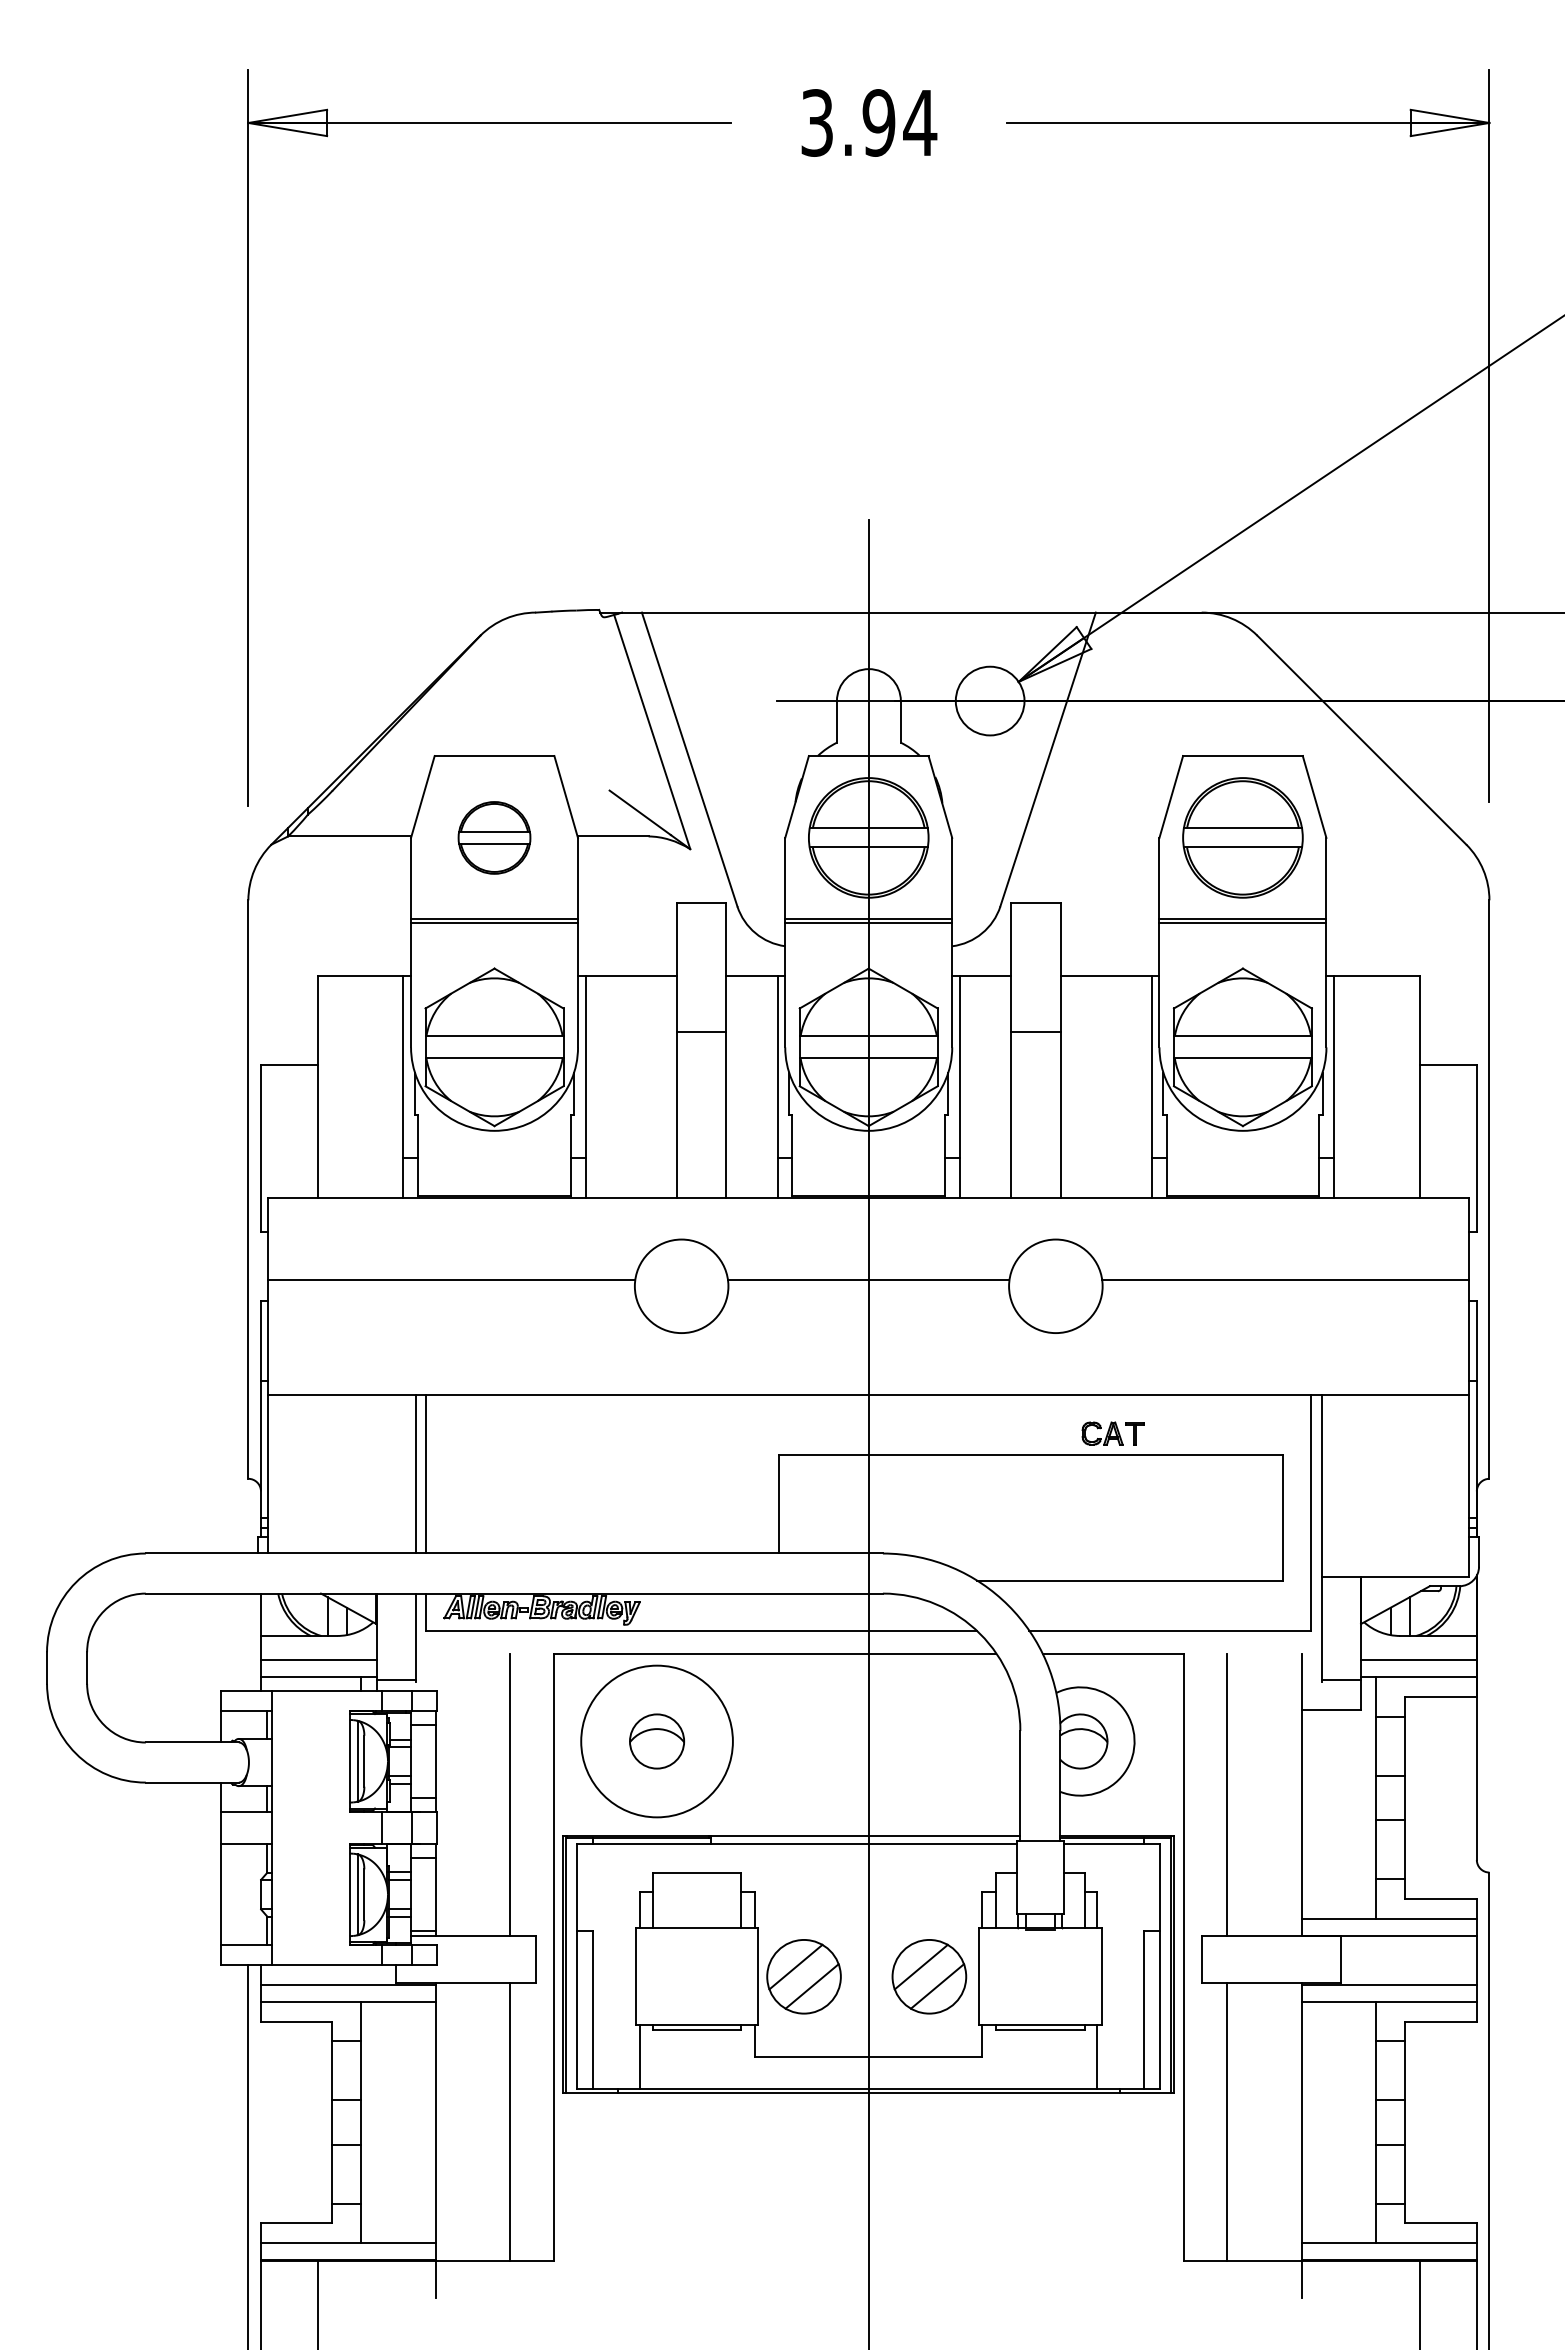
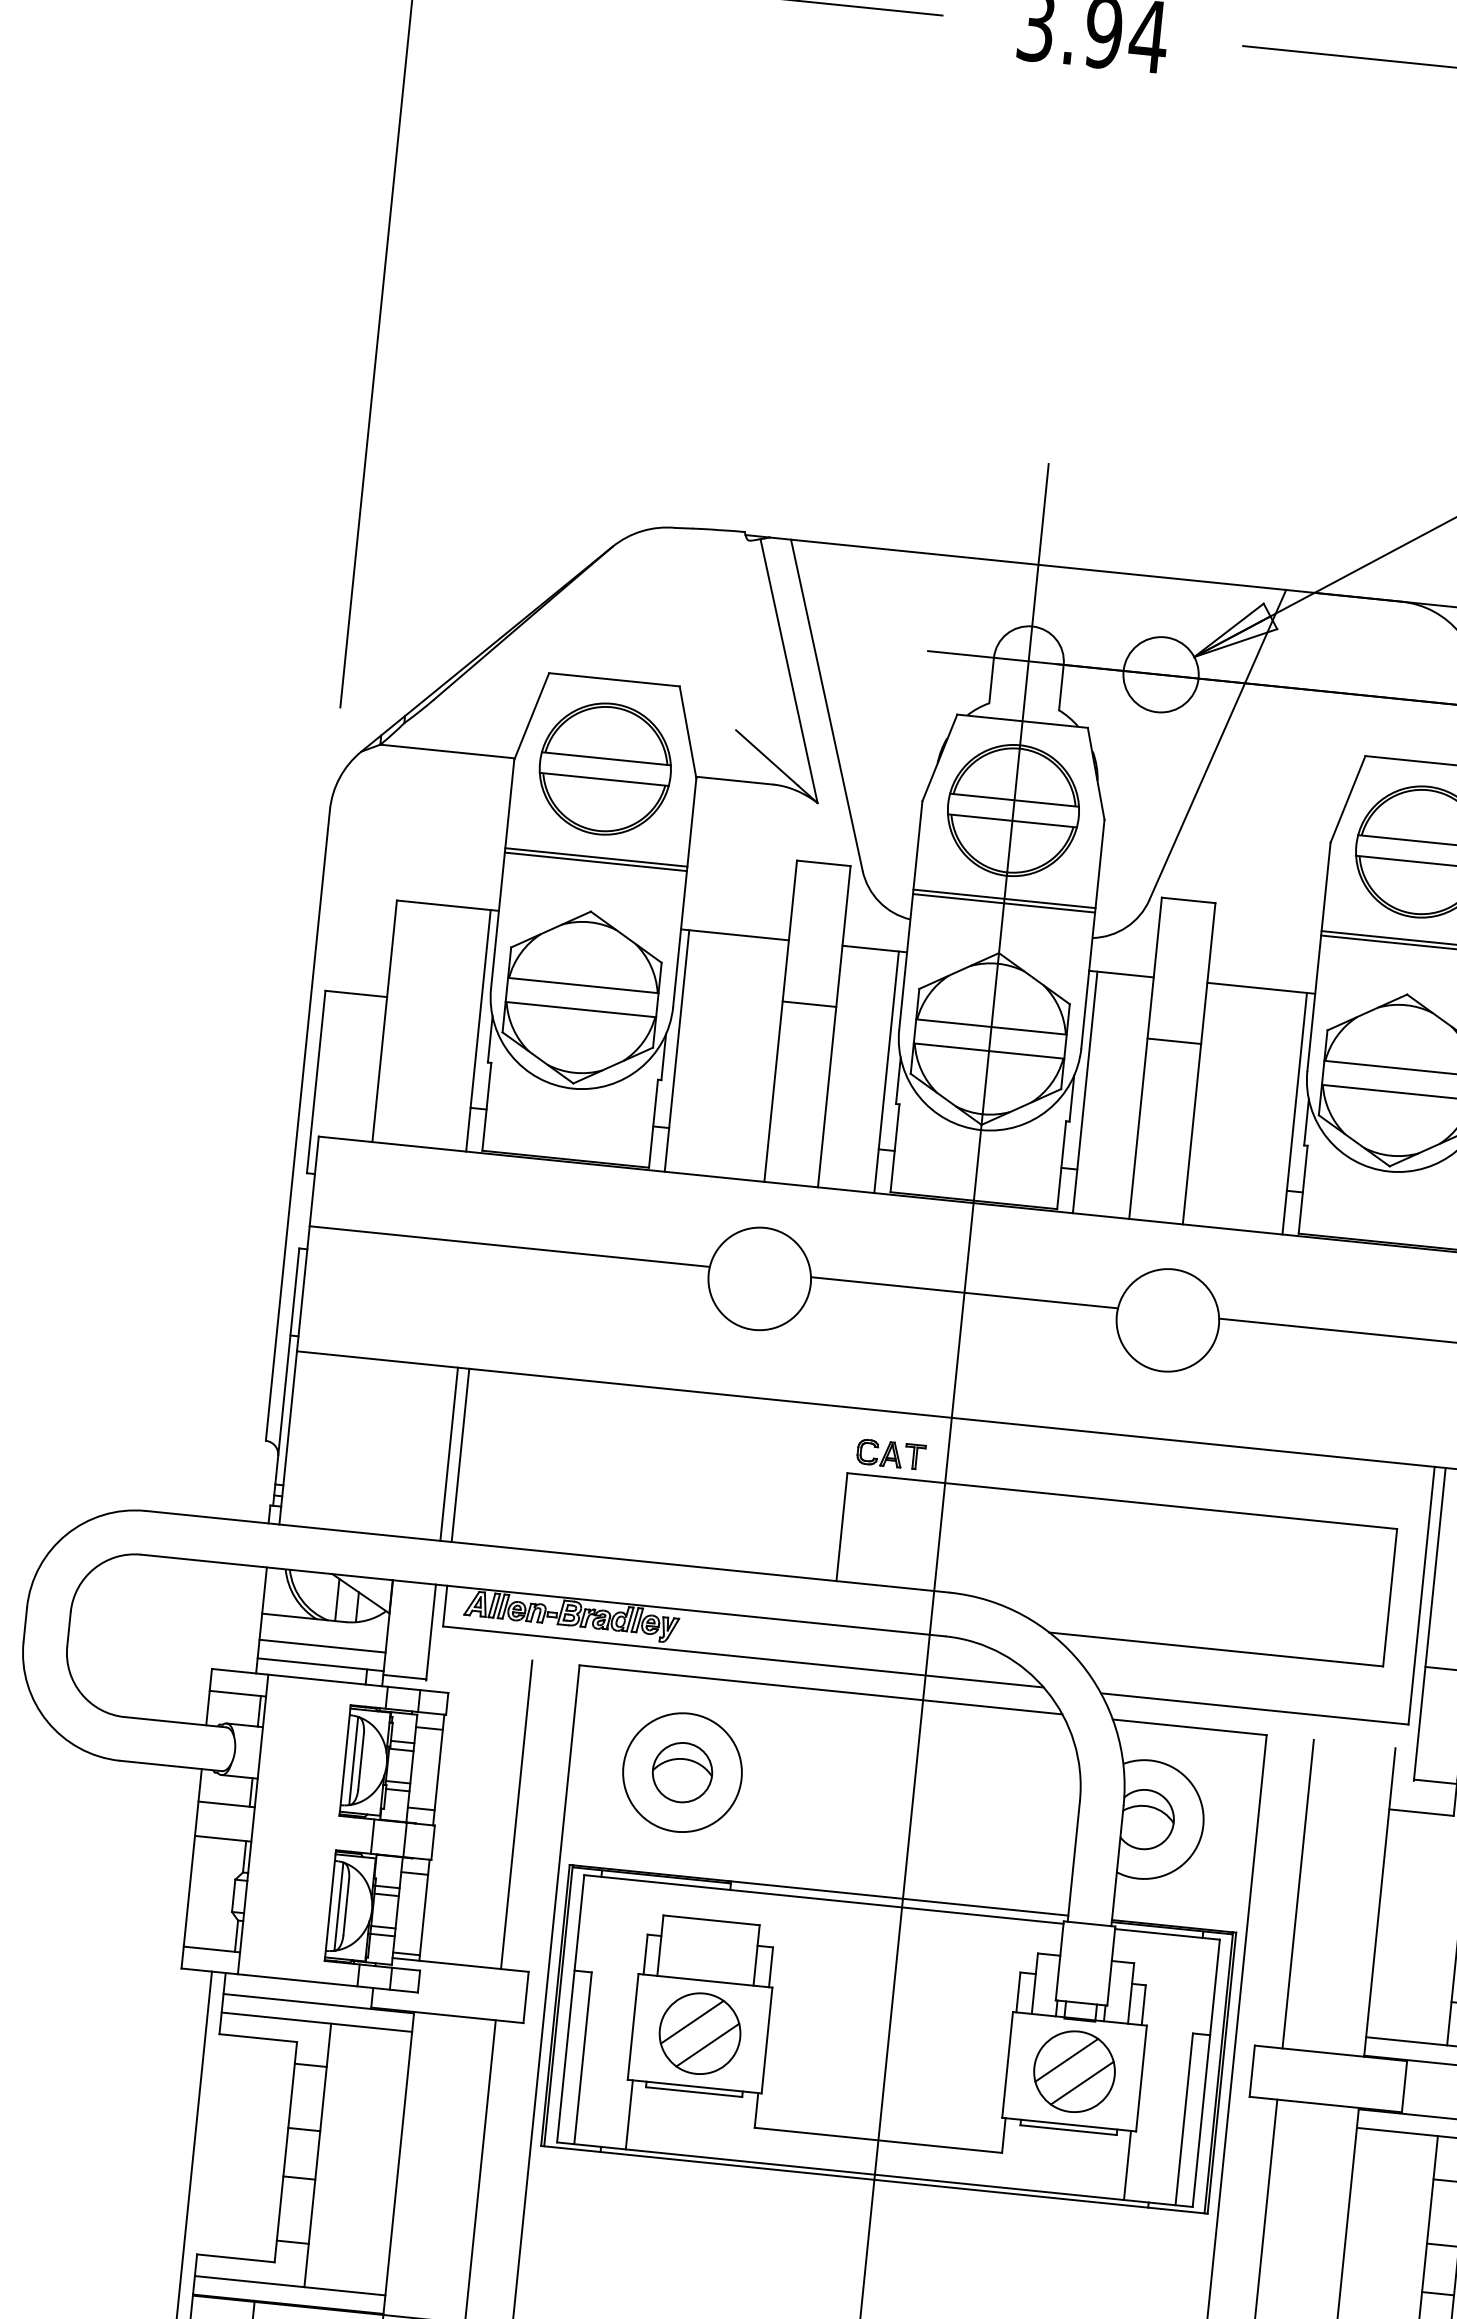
part: (494, 837) -> (605, 768), size x1.67
part: (1112, 1433) -> (890, 1454), moved
circle: (656, 1741) -> (681, 1772), size x0.71
part: (803, 1976) -> (699, 2033), moved
part: (929, 1976) -> (1074, 2071), moved

